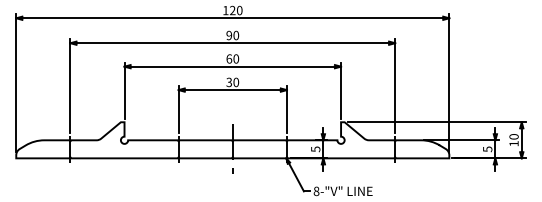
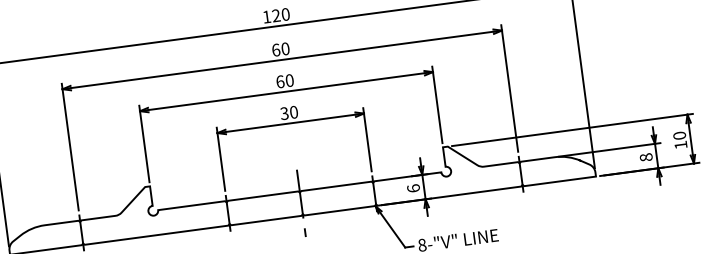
text: (229, 35) -> (276, 50), 90 -> 60
text: (315, 149) -> (413, 188), 5 -> 6
text: (487, 149) -> (646, 157), 5 -> 8

